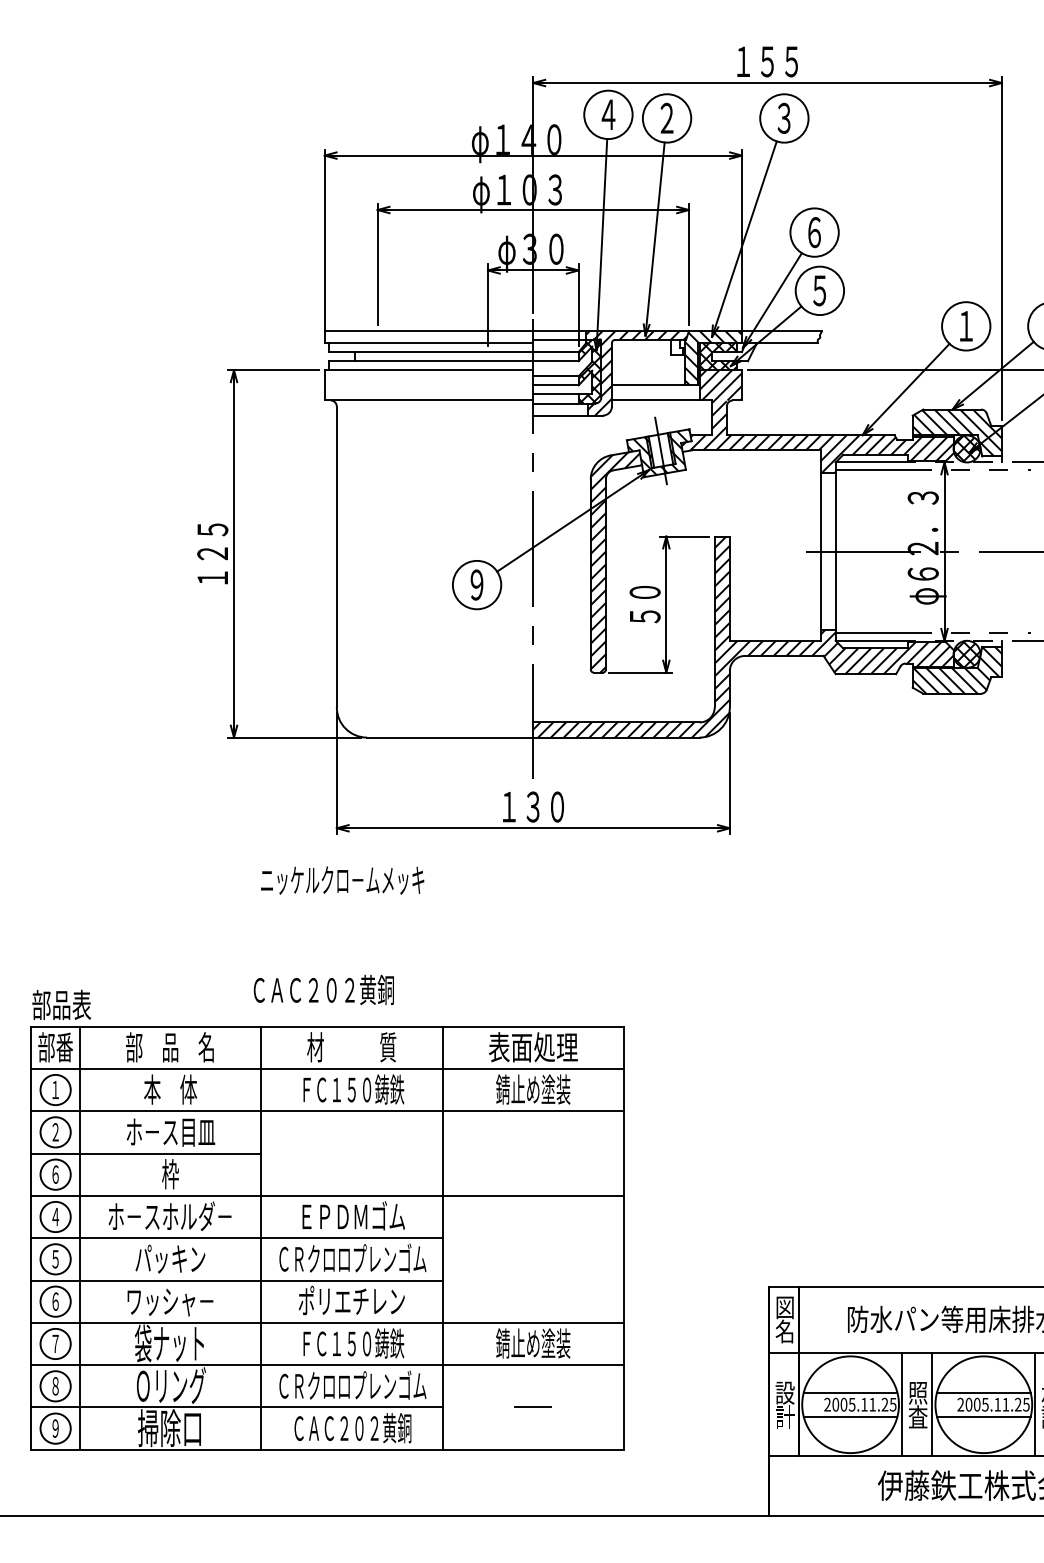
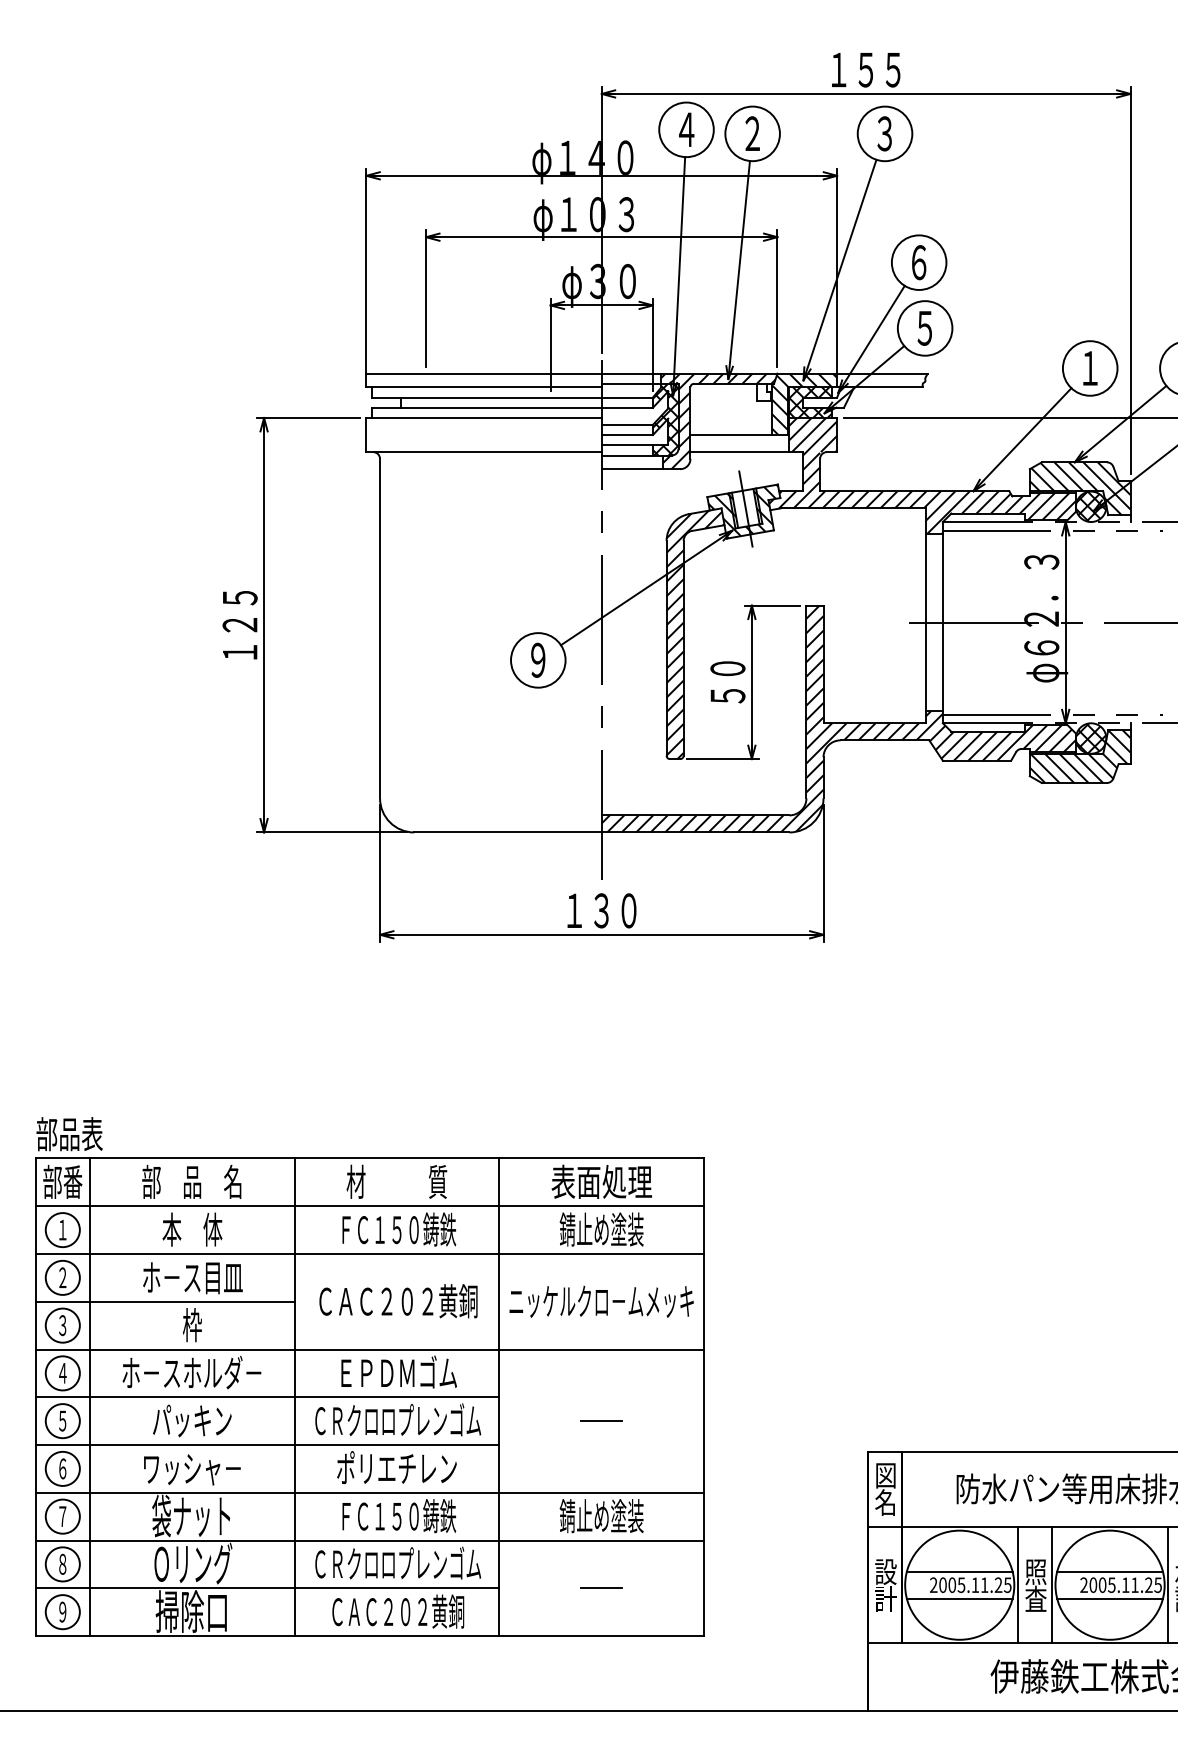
text: (342, 880) -> (601, 1301), moved
text: (323, 990) -> (398, 1301), moved
text: (55, 1174) -> (62, 1325), ６ -> ３
line: (533, 1259) -> (601, 1421), added

